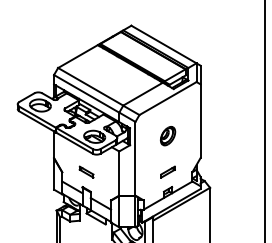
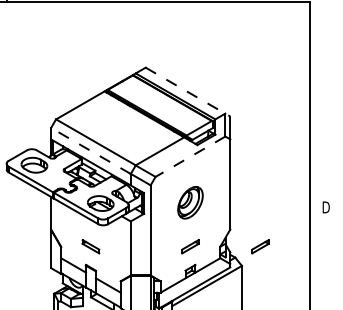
line: (166, 46) -> (188, 92), solid -> dashed
line: (86, 93) -> (90, 150), solid -> dashed
line: (168, 98) -> (190, 156), solid -> dashed
part: (168, 135) -> (190, 202), size x1.4
part: (225, 171) -> (260, 246), added

